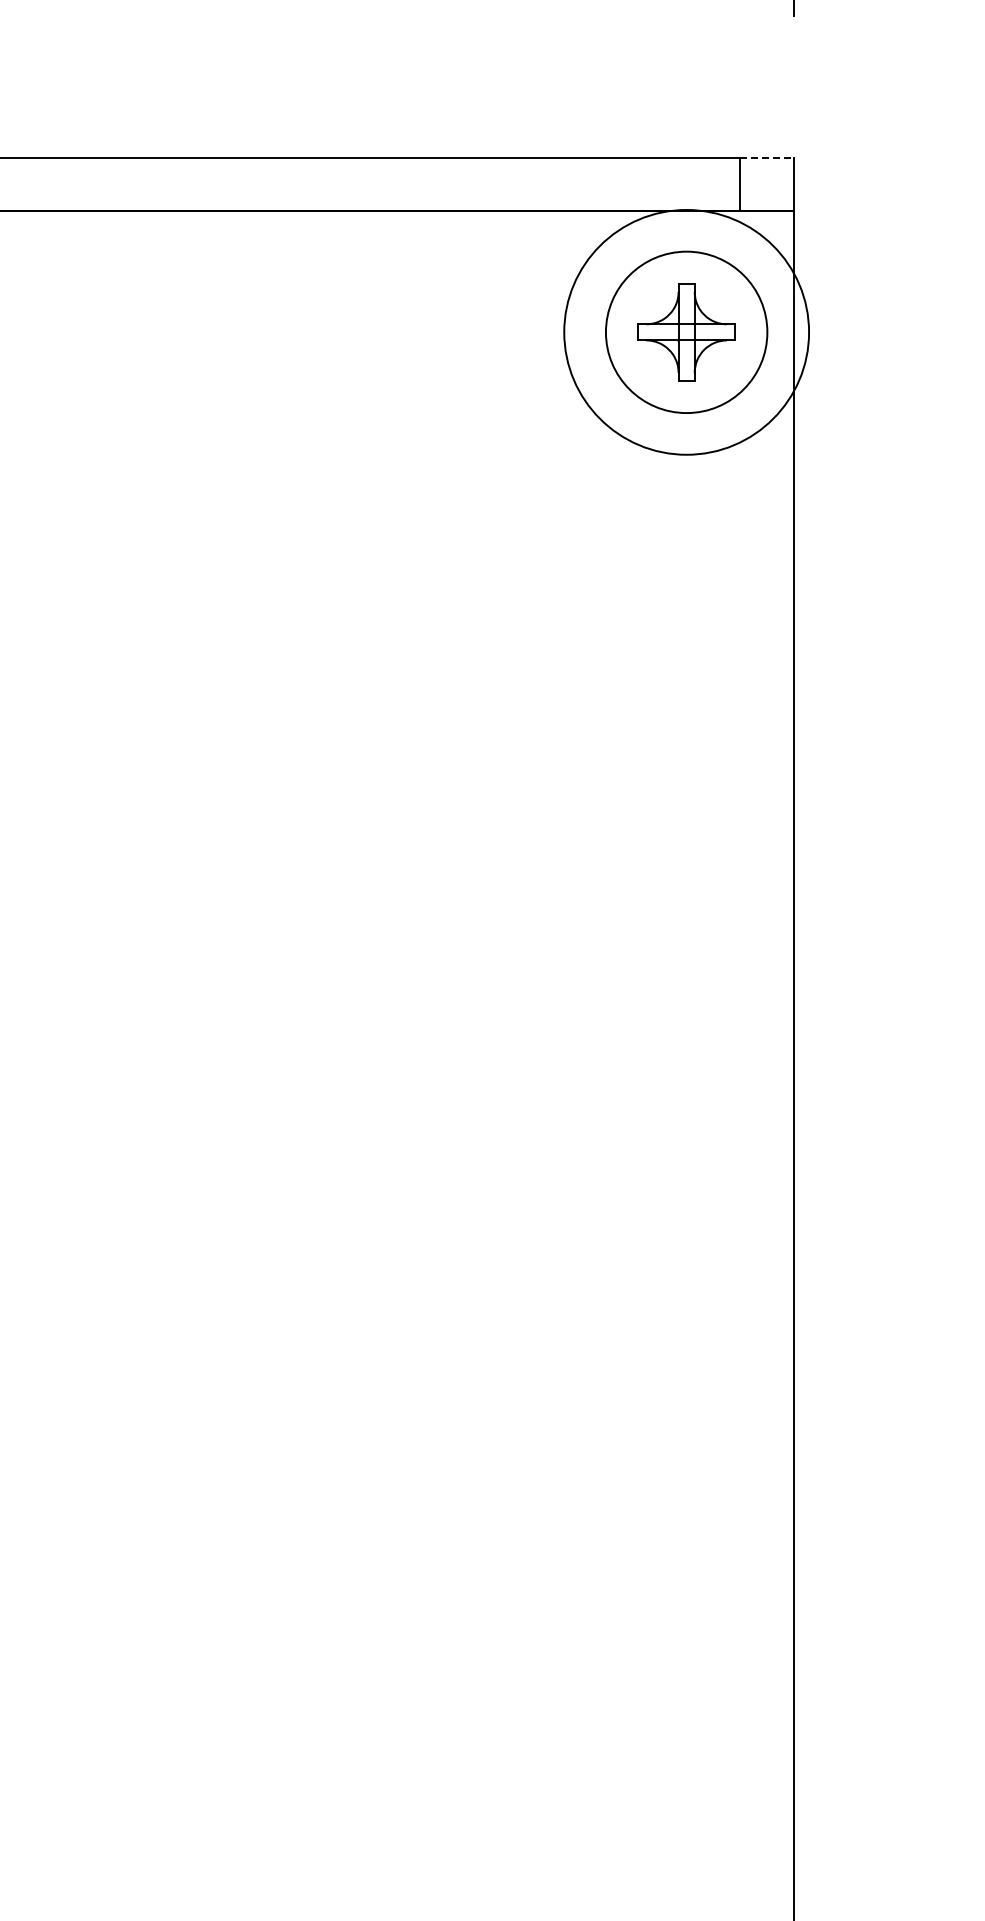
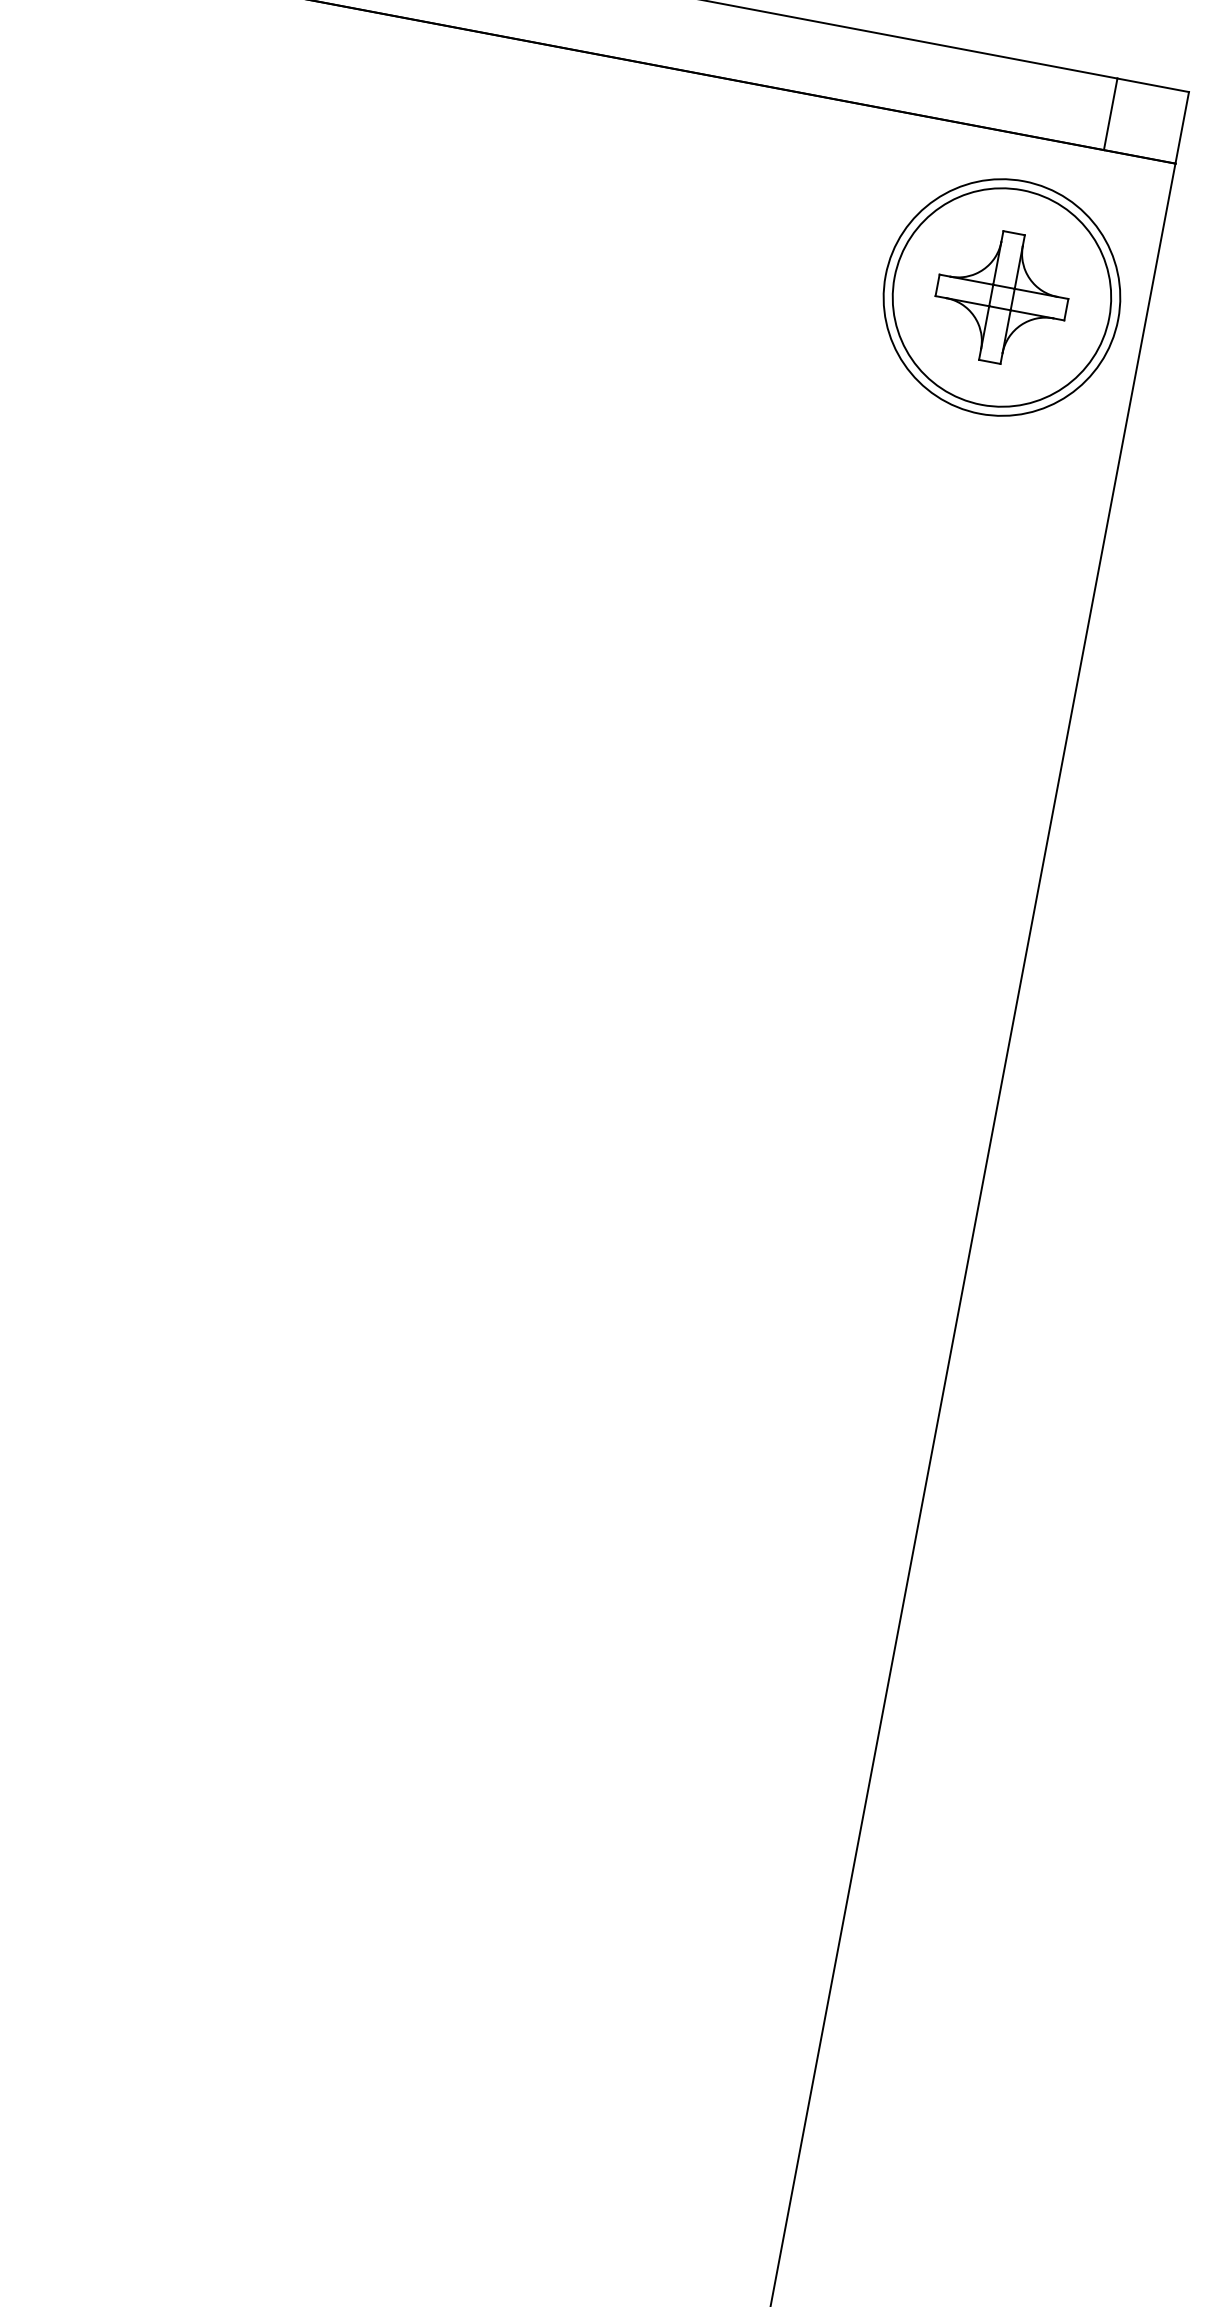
line: (767, 157) -> (1153, 85), dashed -> solid
circle: (686, 331) -> (1001, 296), size x0.71

